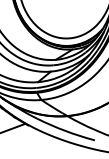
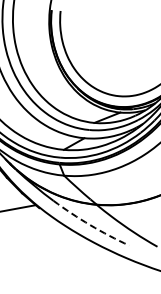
arc: (65, 131) -> (90, 225), solid -> dashed

